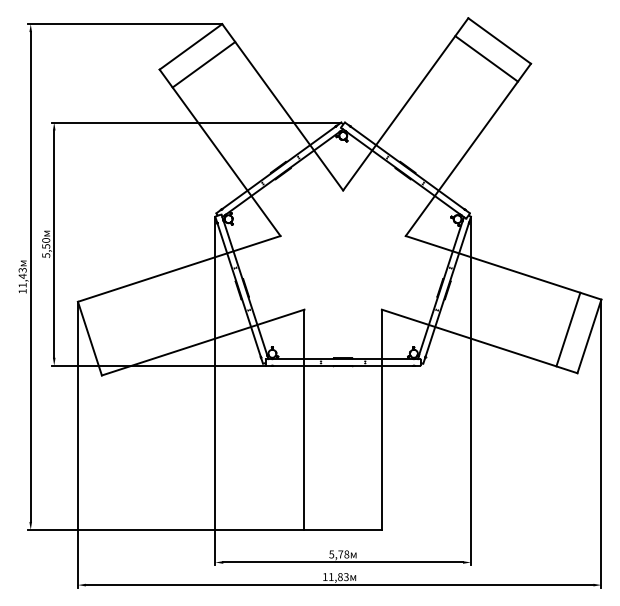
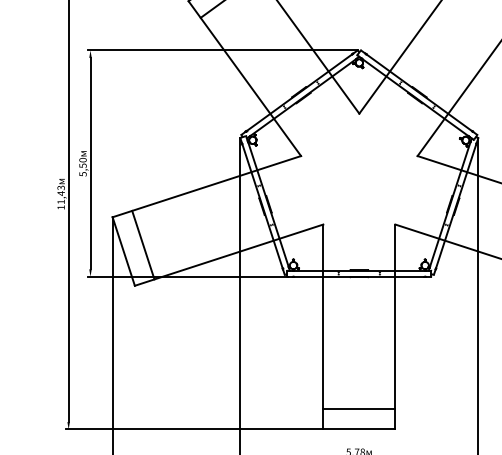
line: (110, 331) -> (142, 244), added
line: (342, 507) -> (358, 408), added

